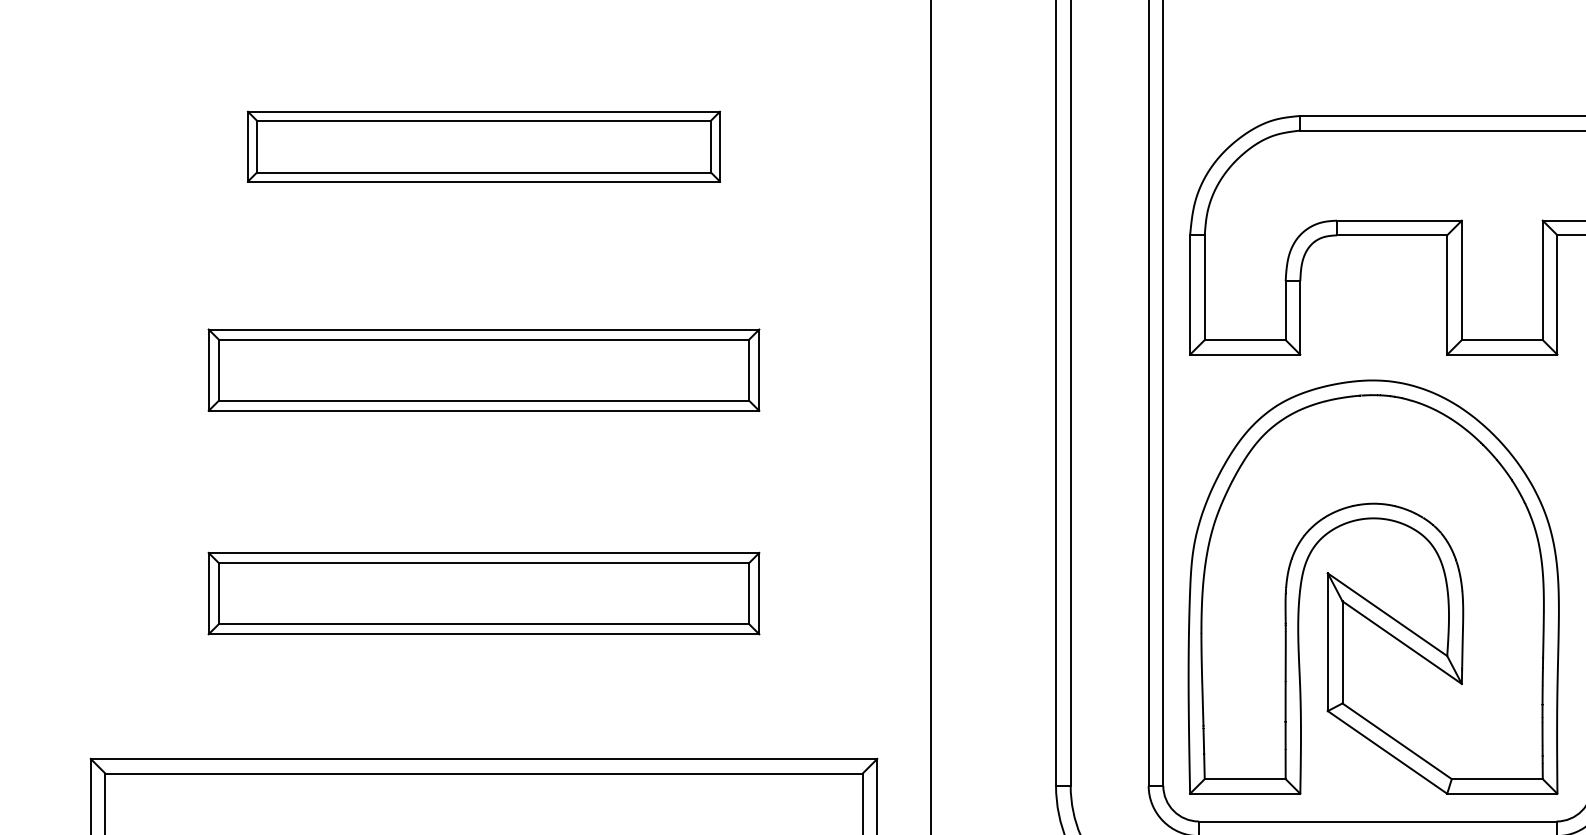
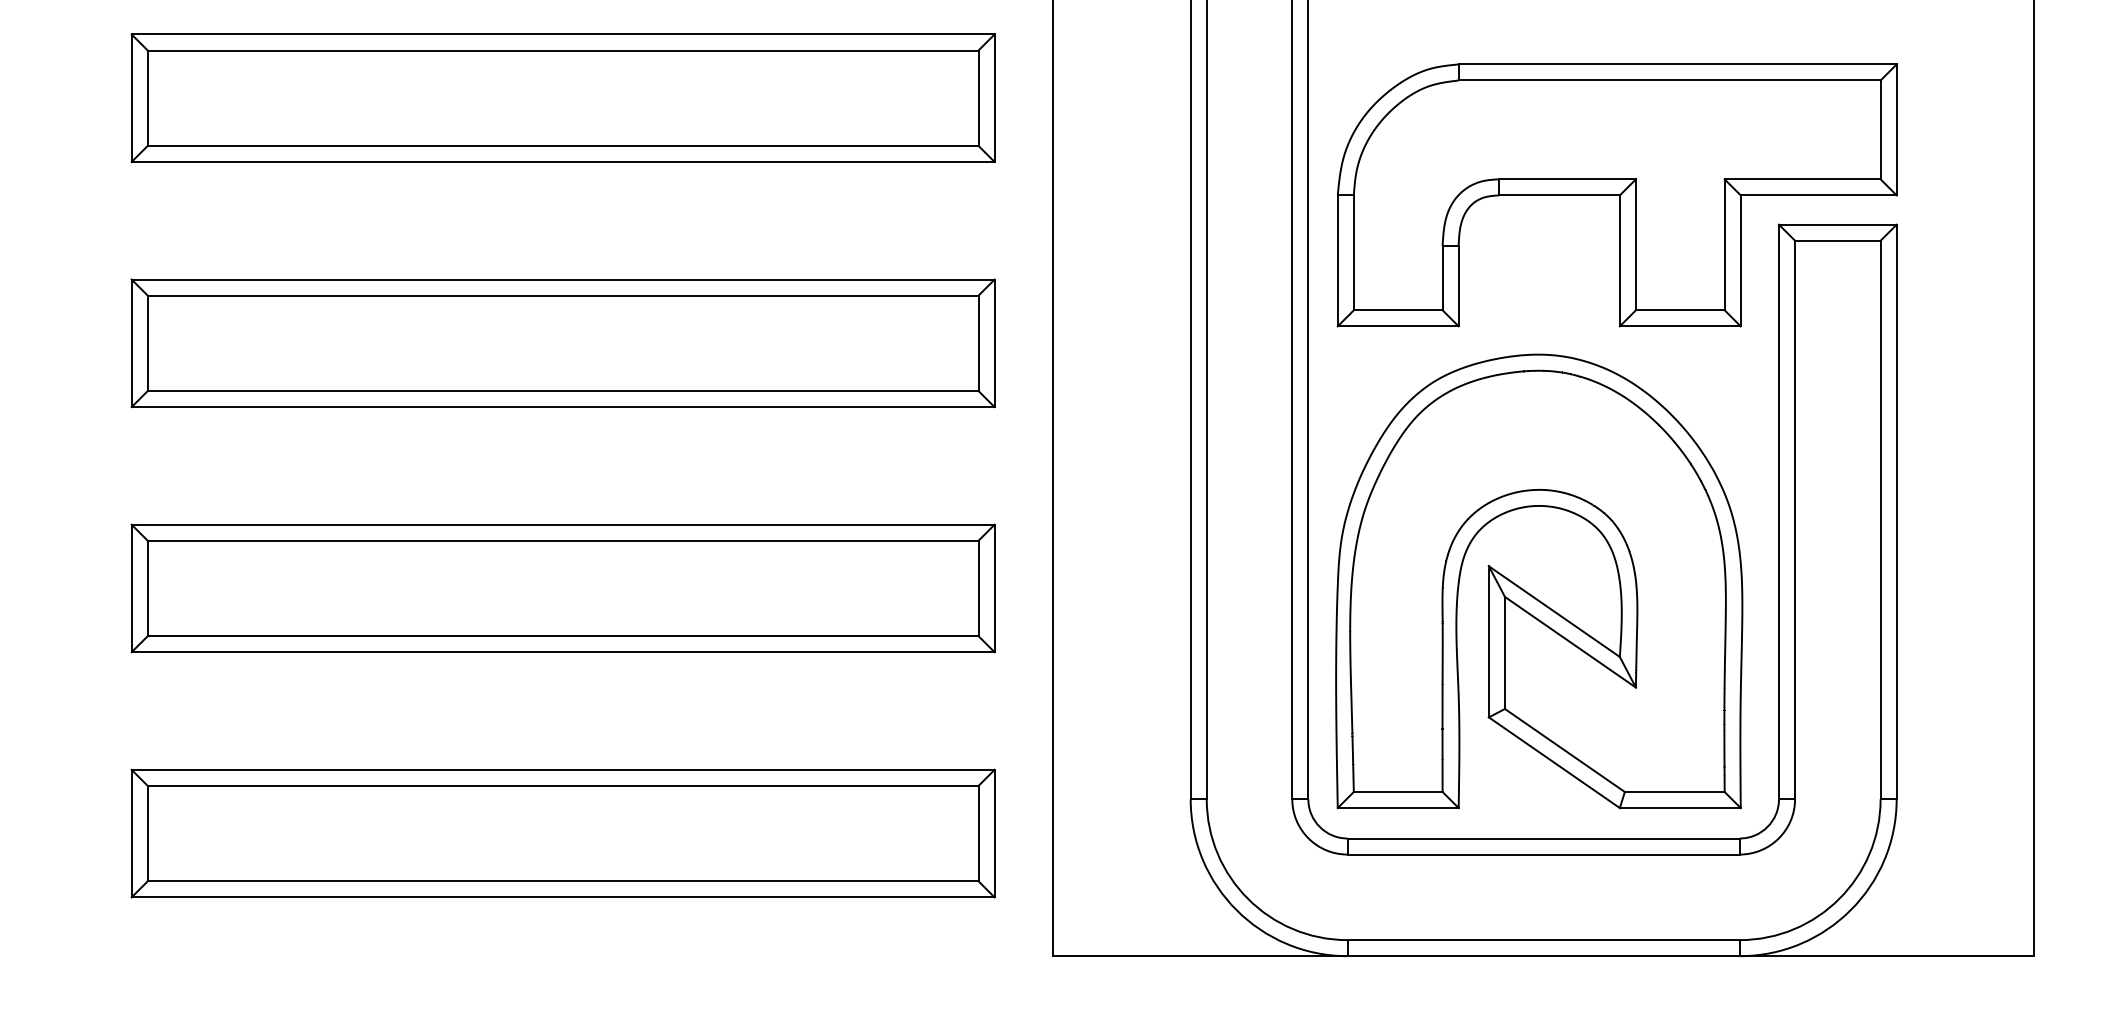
part: (483, 146) -> (562, 97), size x1.67
part: (483, 370) -> (562, 343), size x1.43
part: (483, 593) -> (562, 588), size x1.43

